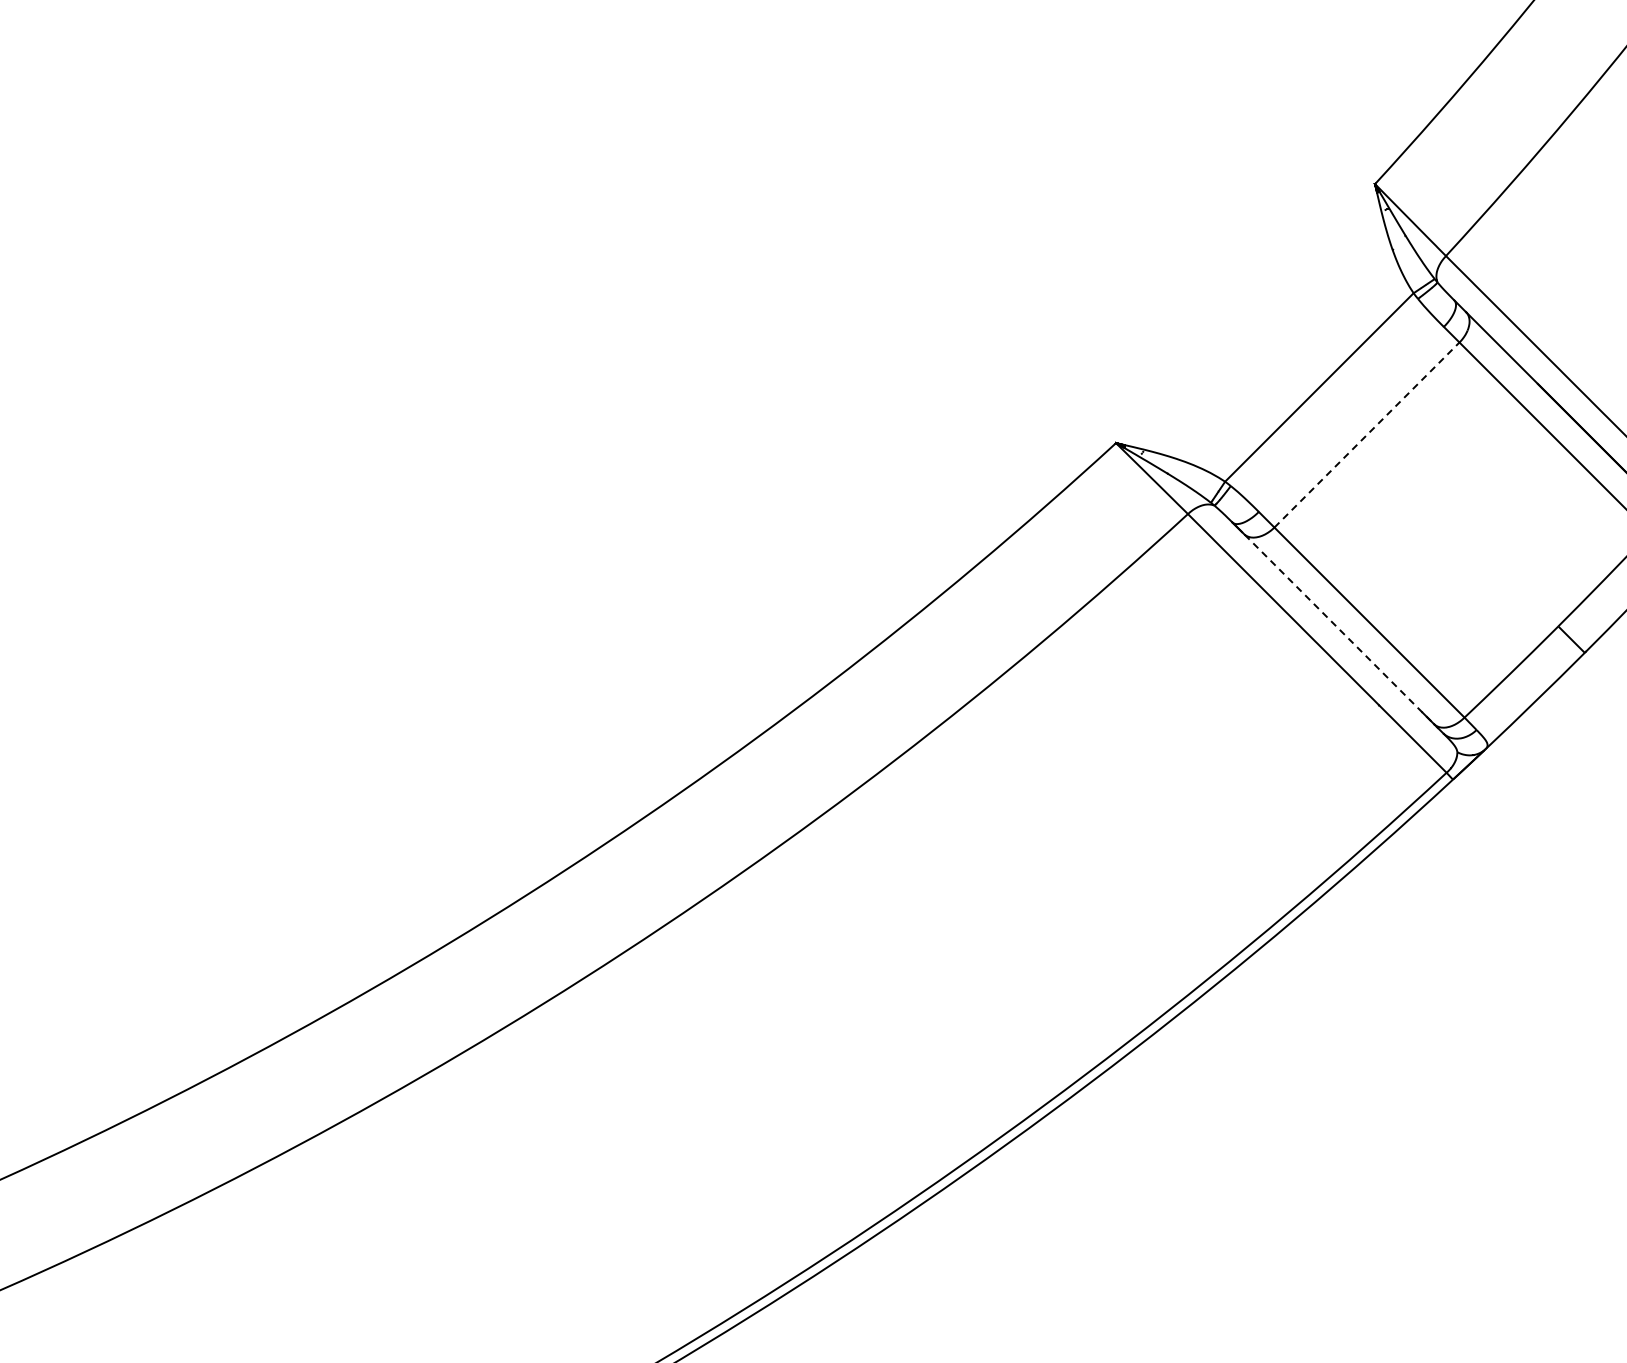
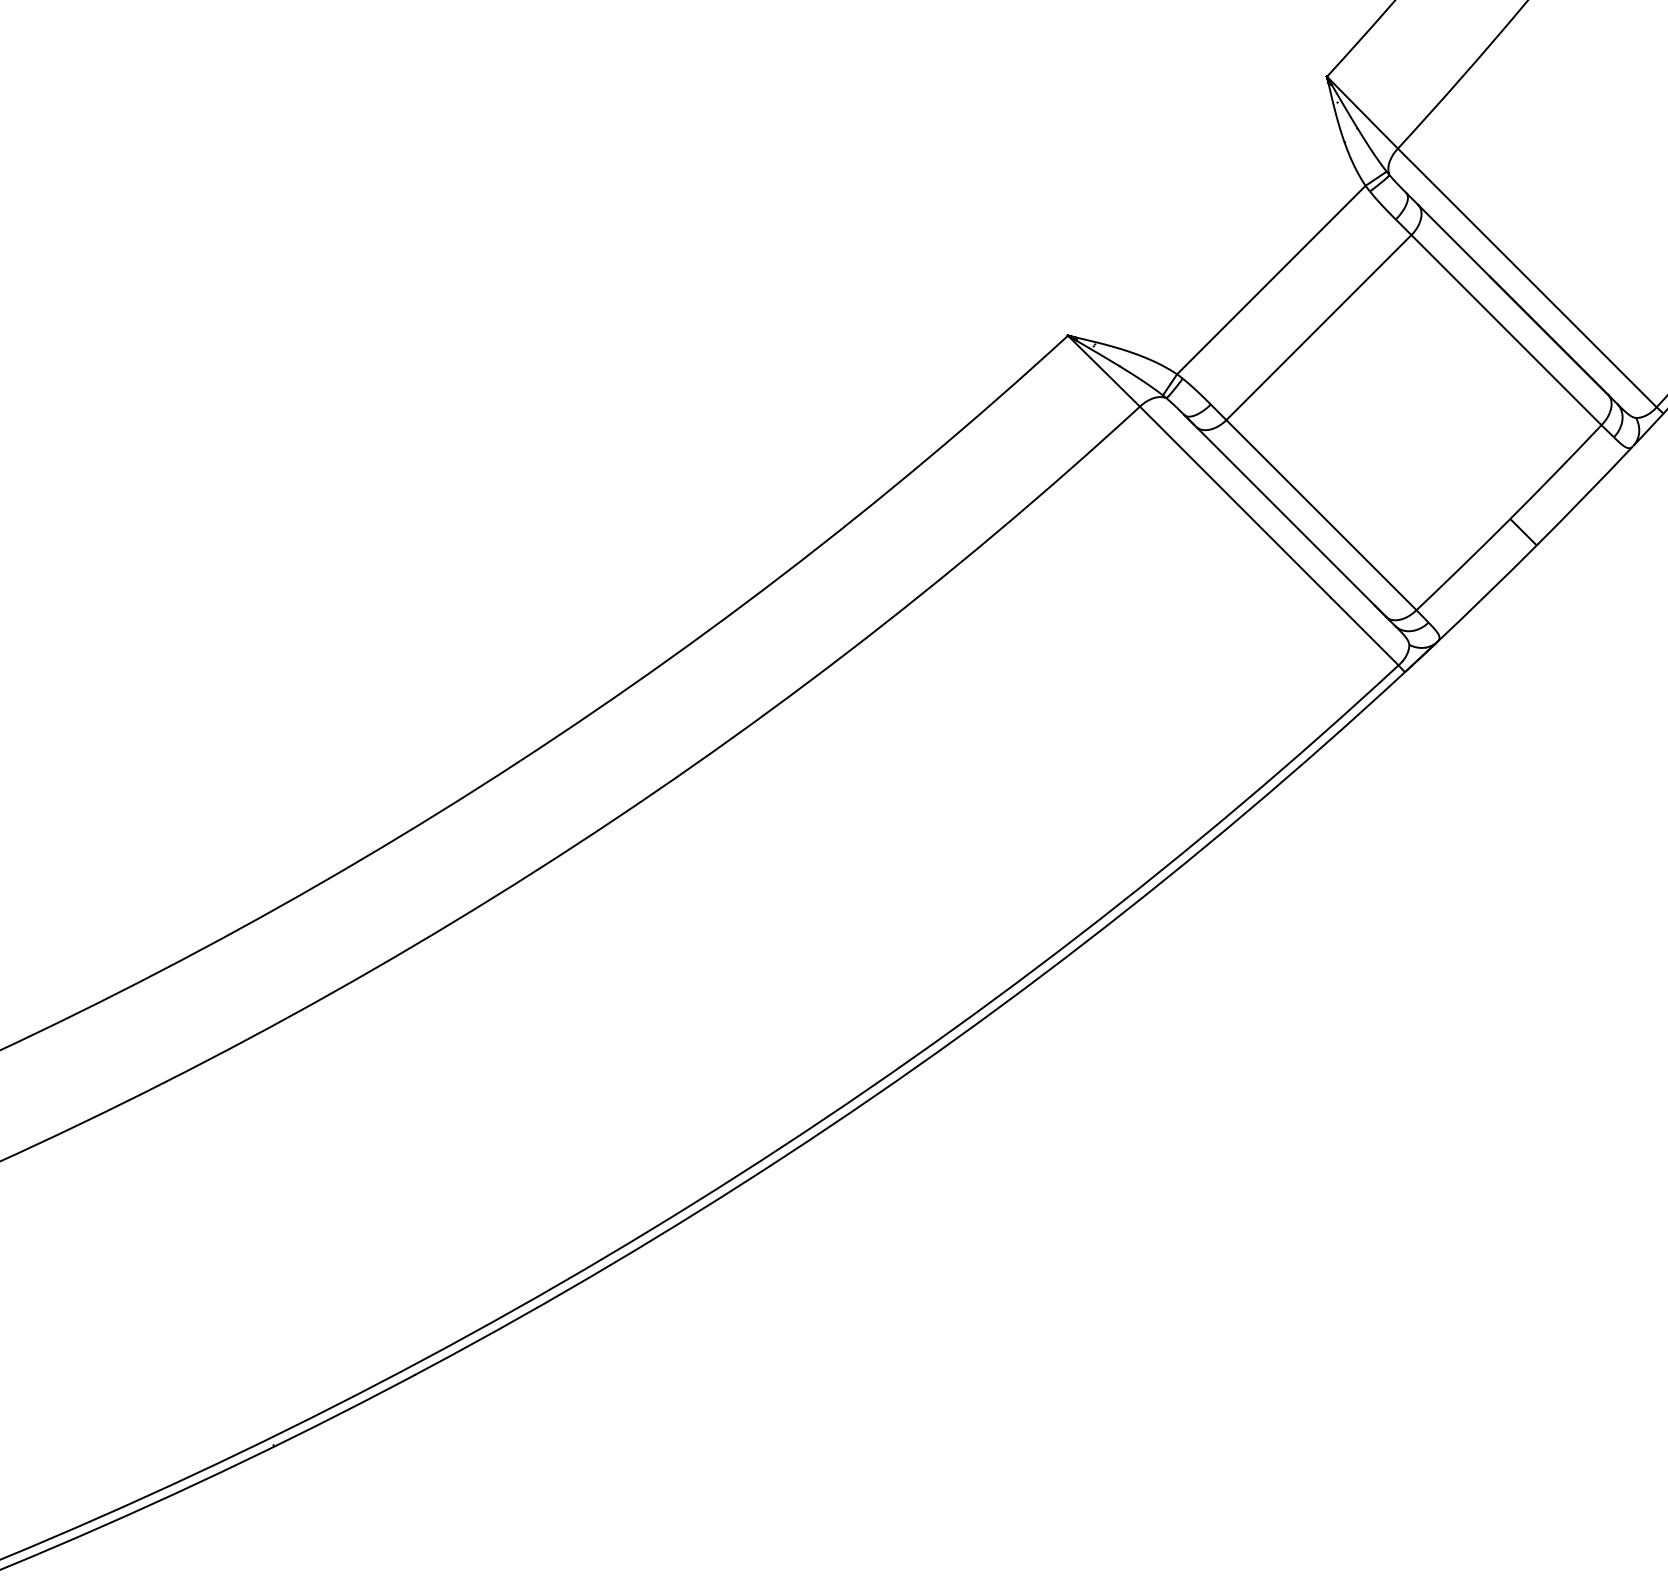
line: (1366, 434) -> (1318, 327), dashed -> solid
line: (1340, 629) -> (1292, 522), dashed -> solid

